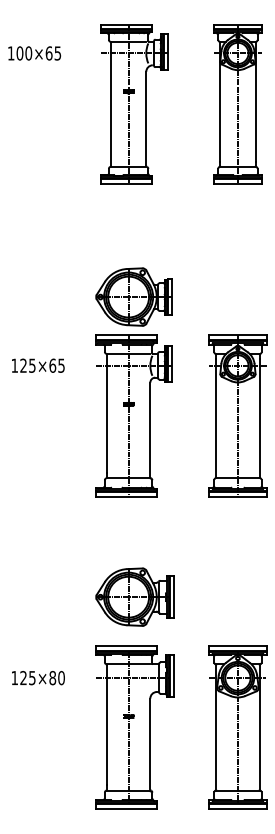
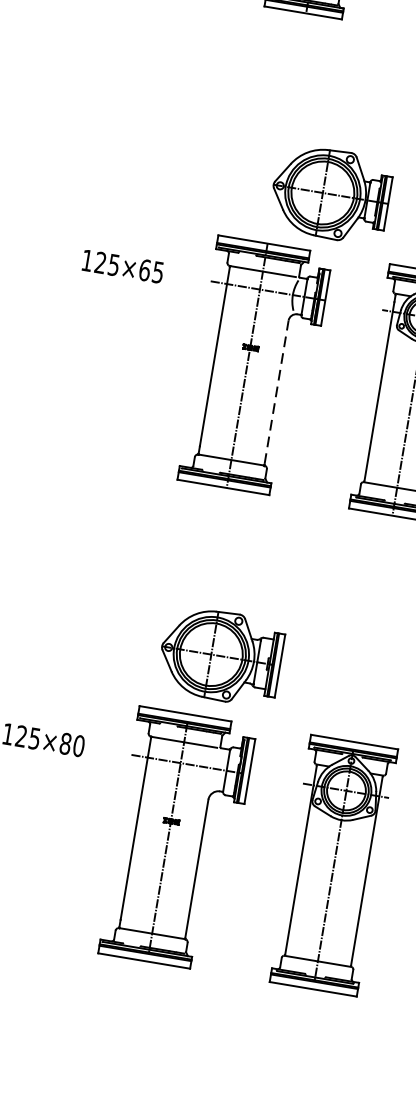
part: (133, 296) -> (330, 193), moved
line: (150, 429) -> (276, 391), solid -> dashed
part: (134, 596) -> (220, 655), moved

